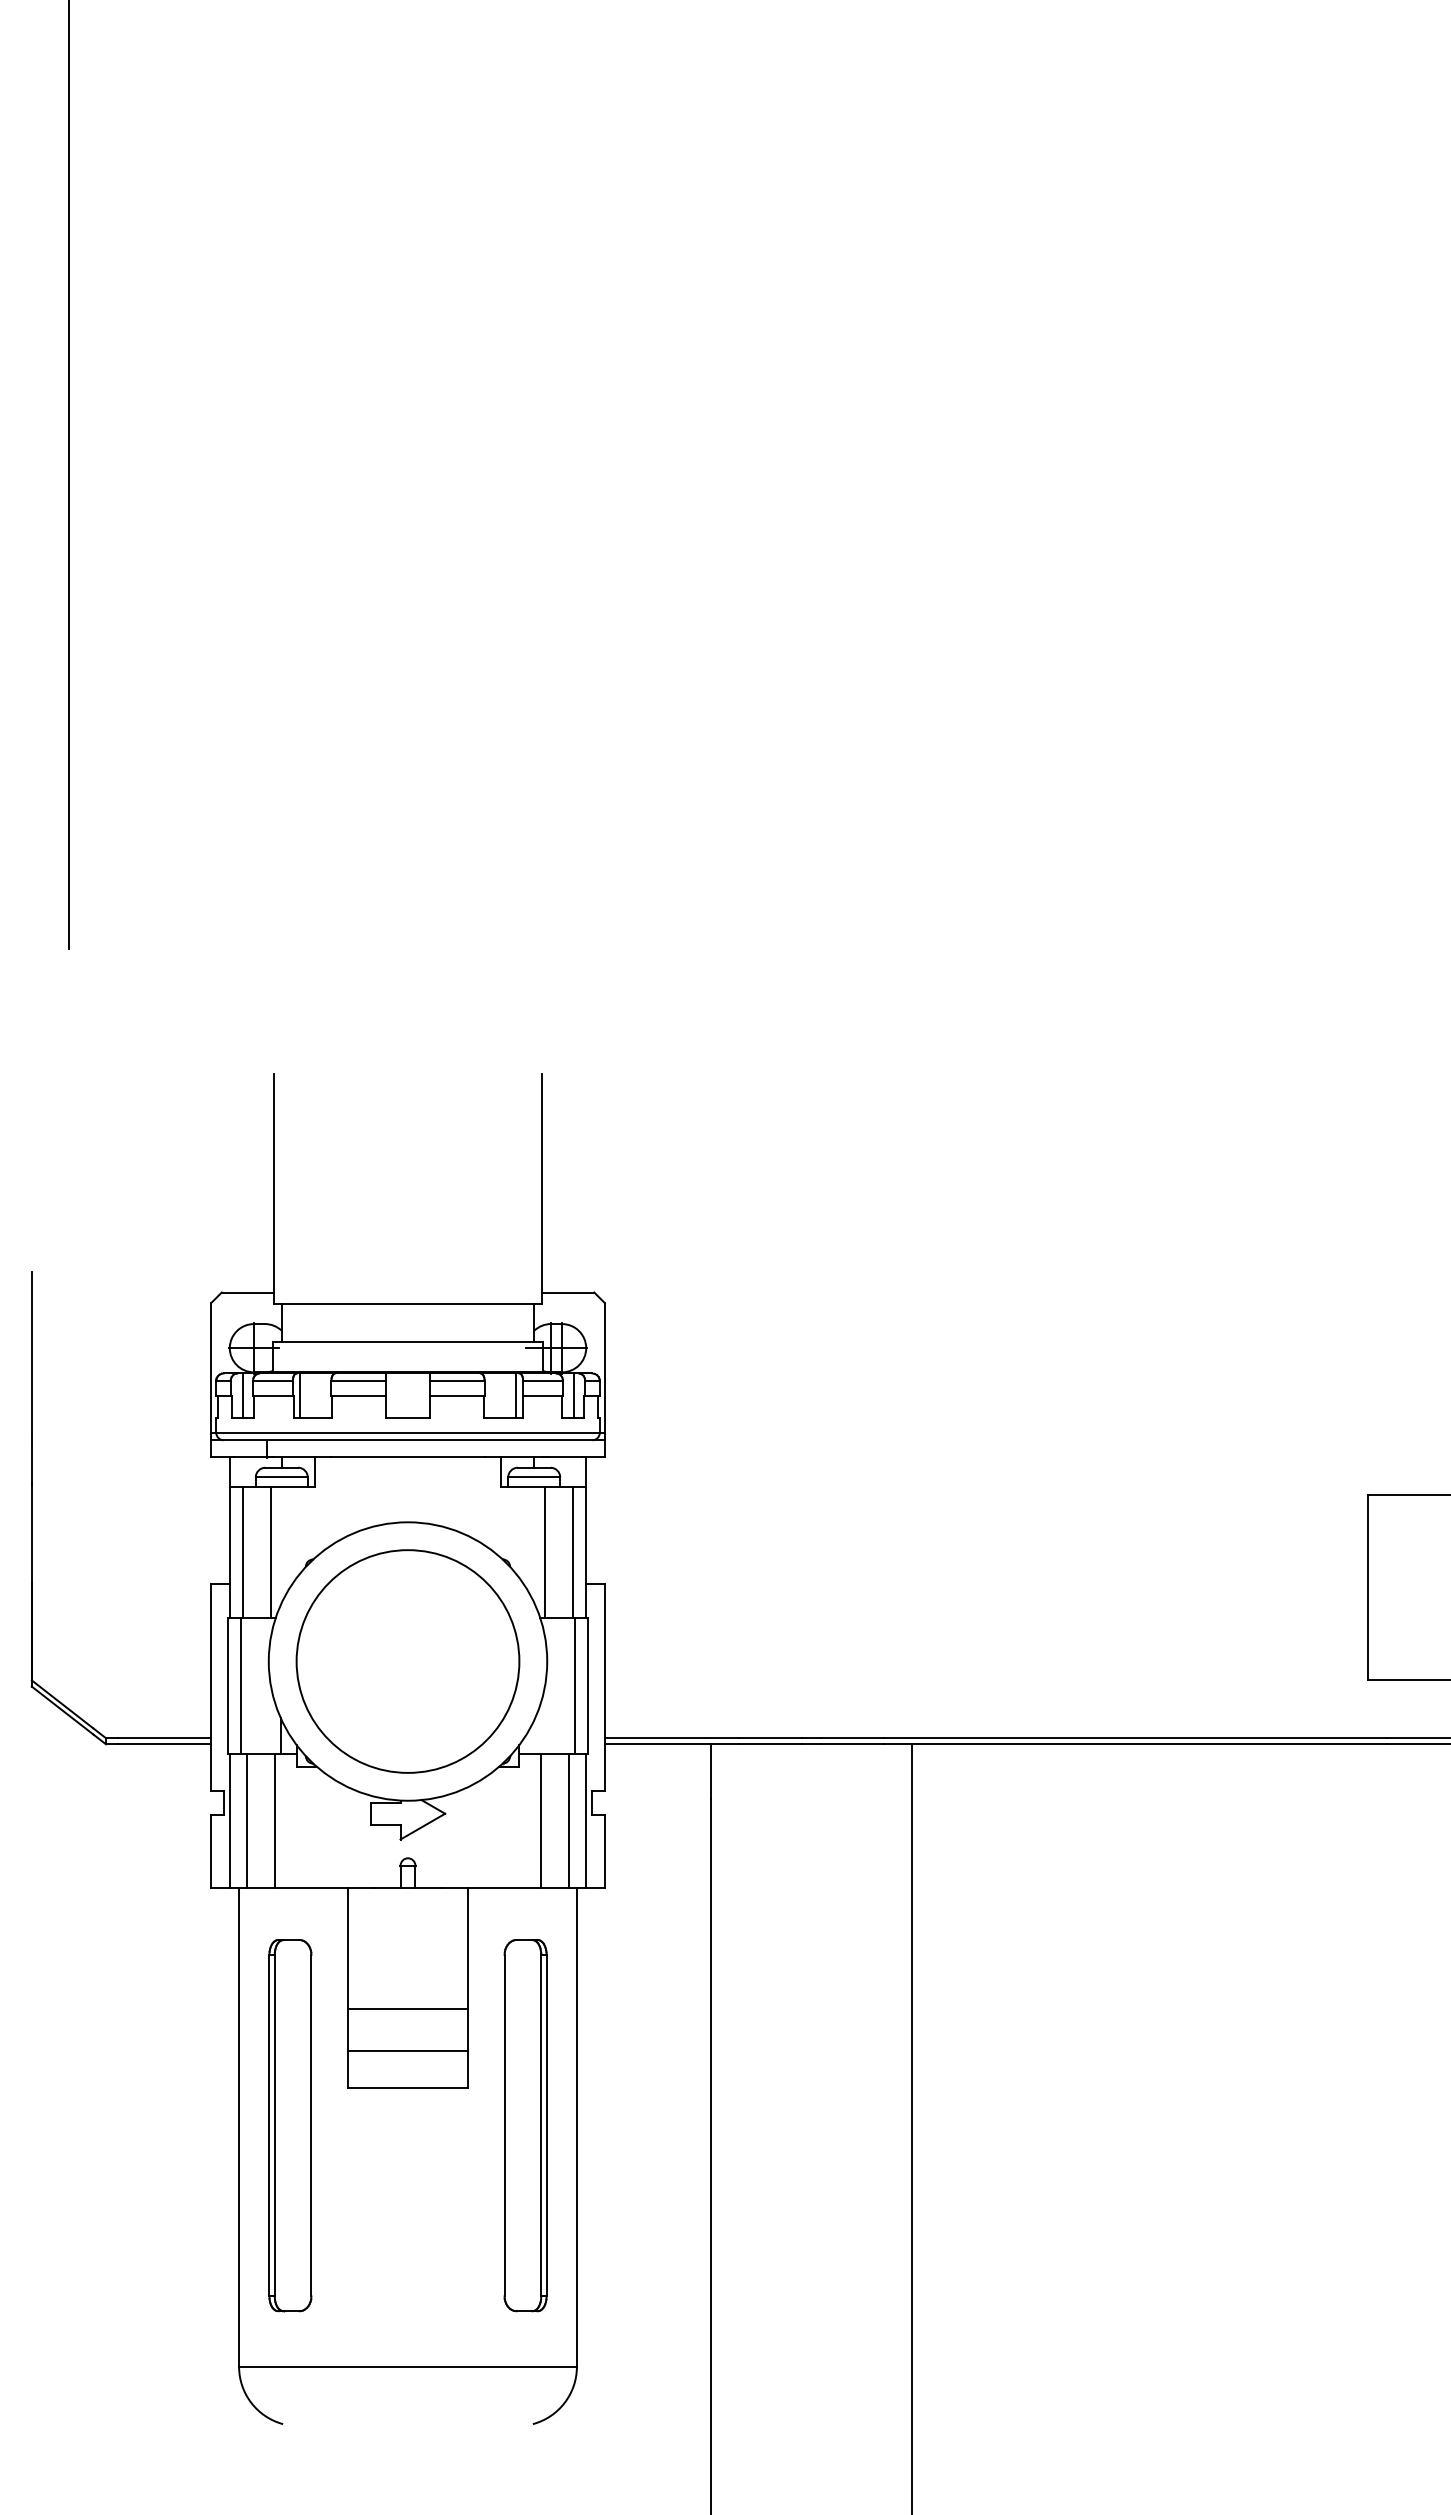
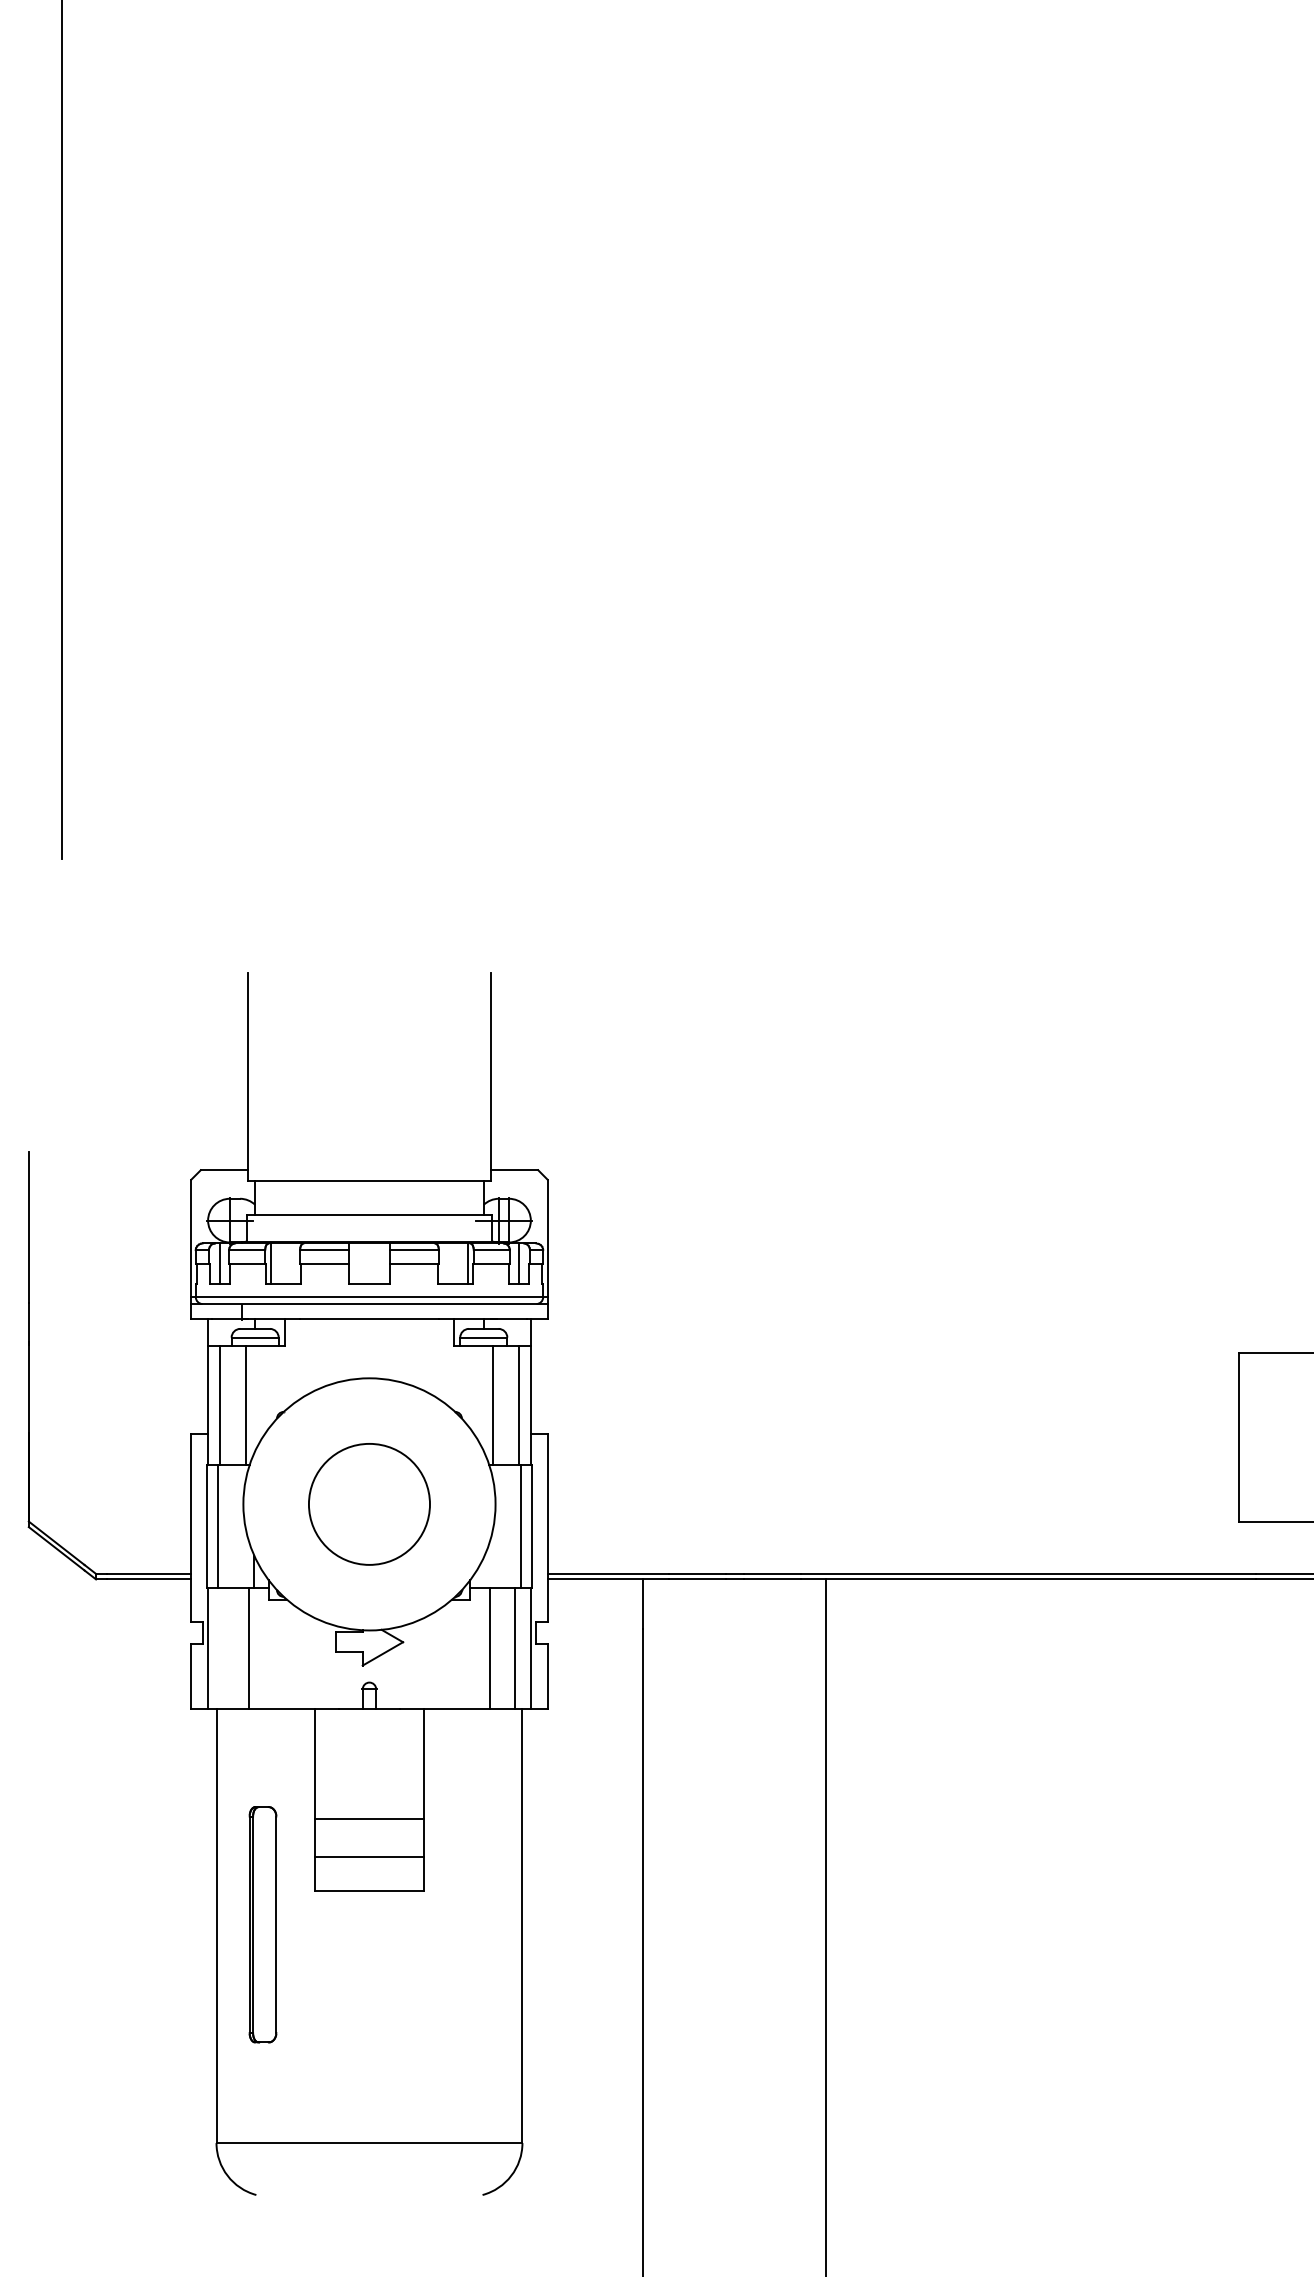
circle: (407, 1661) -> (369, 1504), size x0.6
line: (246, 1821) -> (223, 1649), removed
part: (290, 2125) -> (263, 1924), size x0.7
part: (525, 2125) -> (475, 1924), removed

